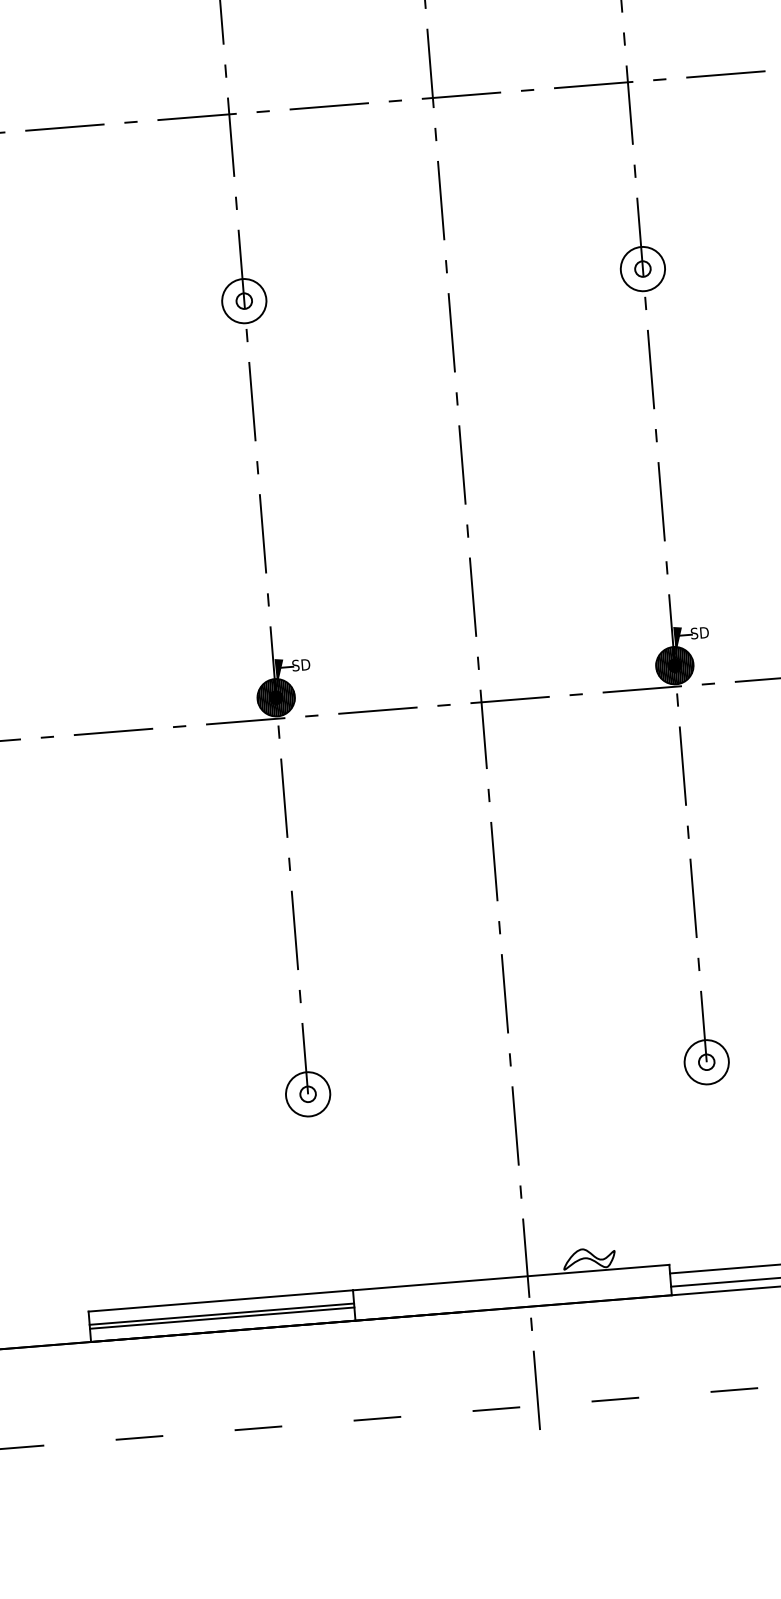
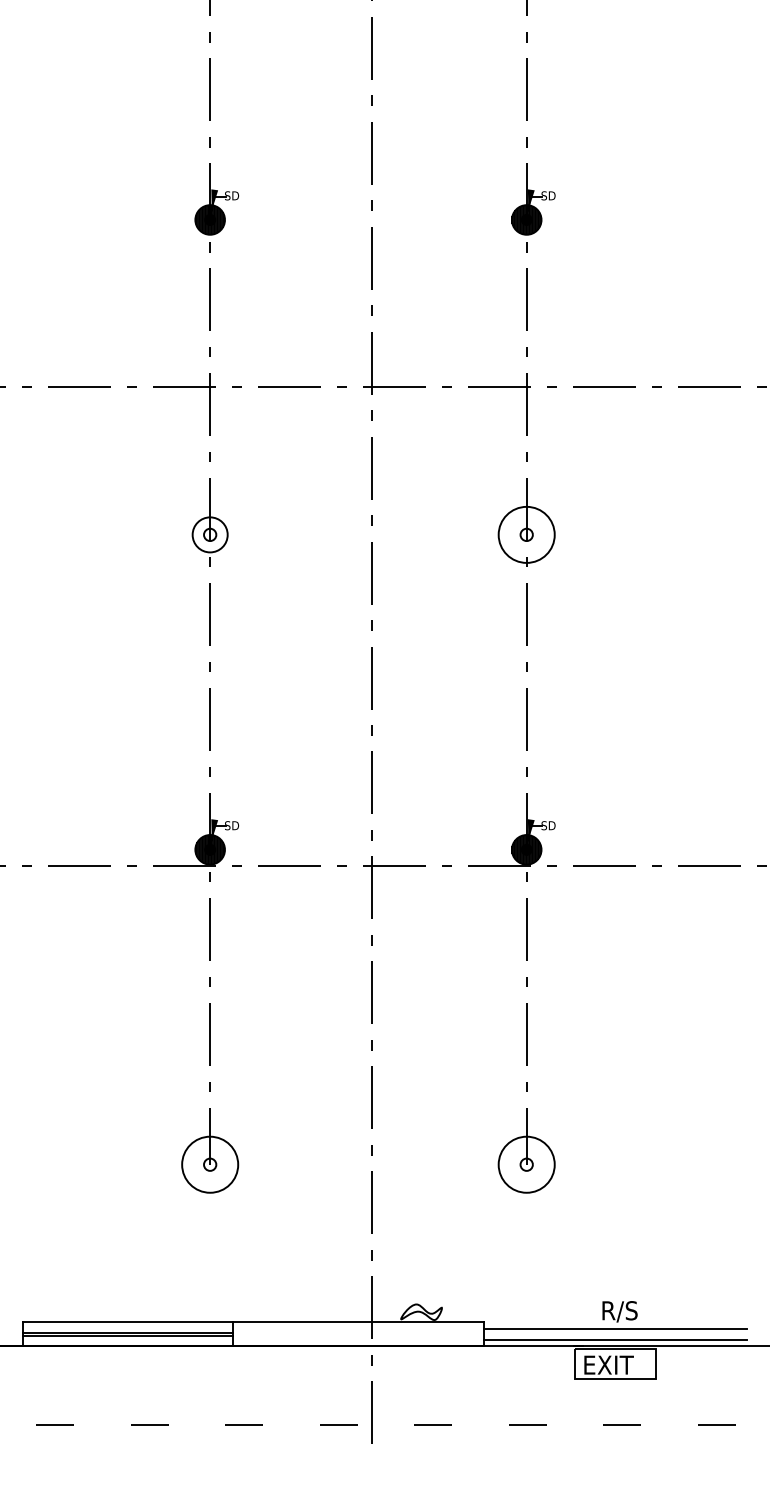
circle: (642, 268) -> (526, 534), size x1.6
circle: (706, 1061) -> (526, 1164), size x1.6
circle: (307, 1094) -> (209, 1164), size x1.6

